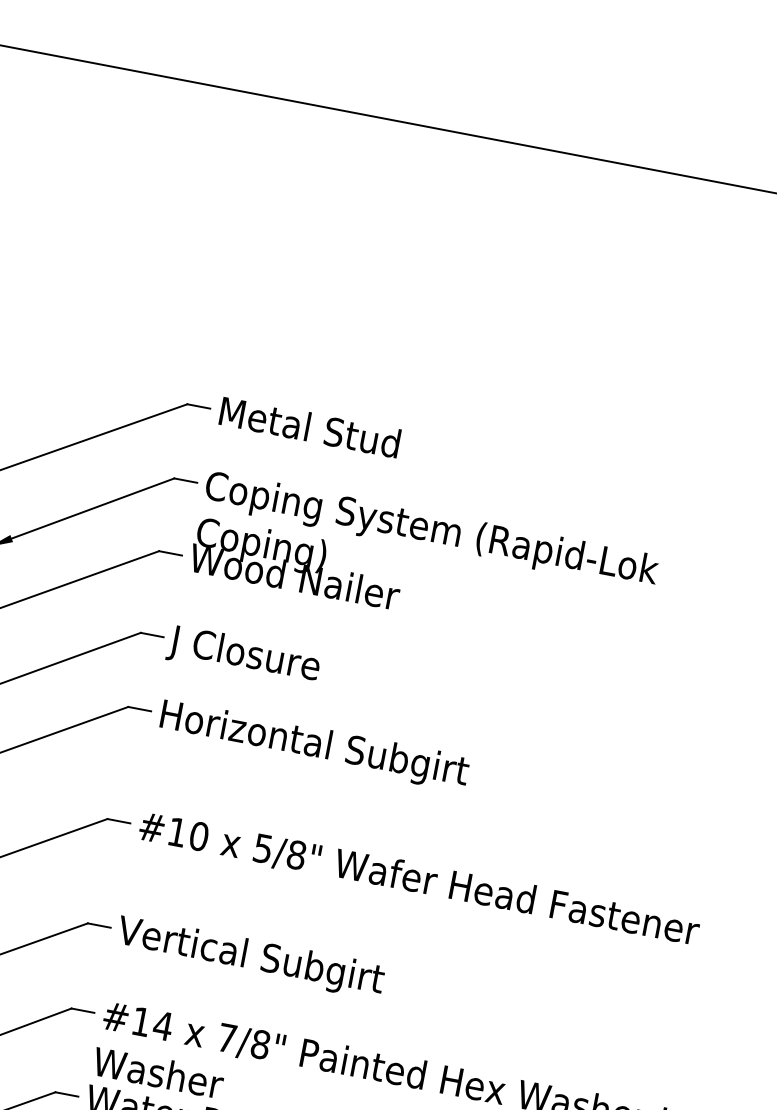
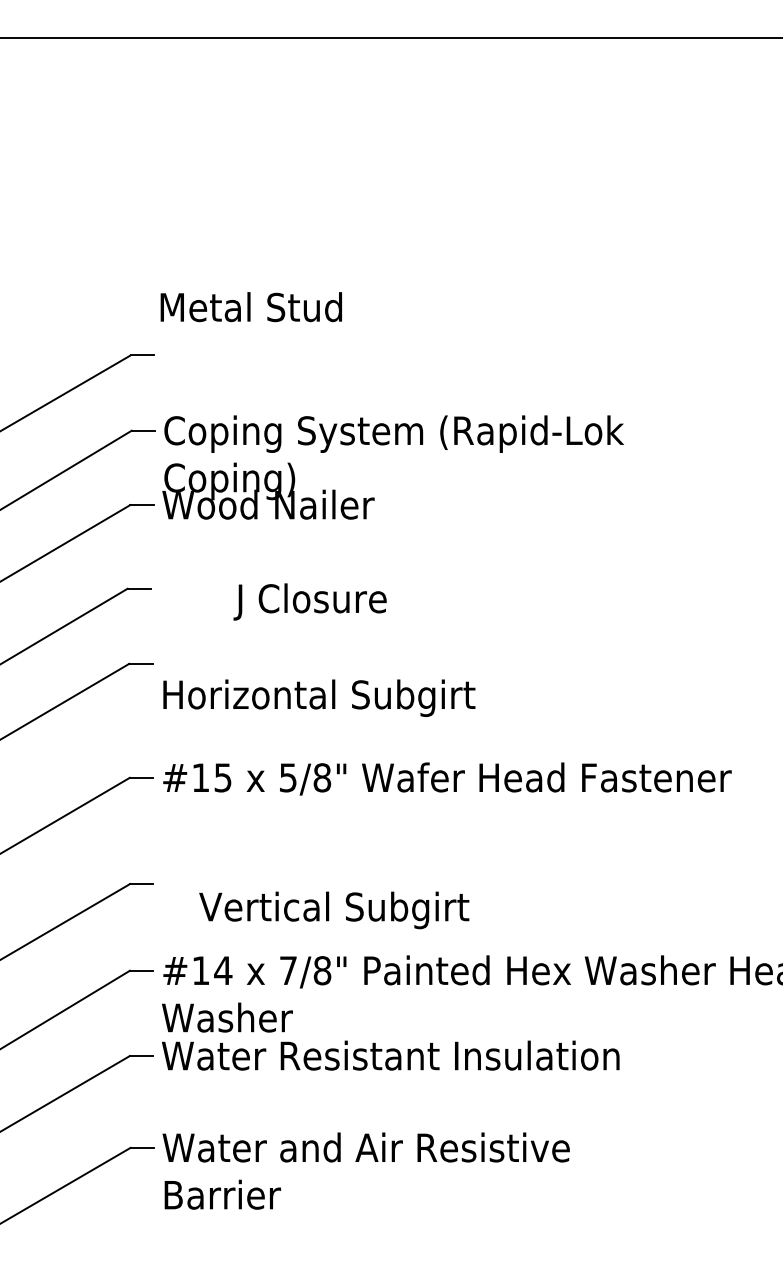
text: (309, 427) -> (250, 307), moved
text: (243, 655) -> (309, 601), moved
text: (314, 745) -> (319, 697), moved
text: (198, 836) -> (222, 777), #10 -> #15
text: (250, 957) -> (334, 910), moved

